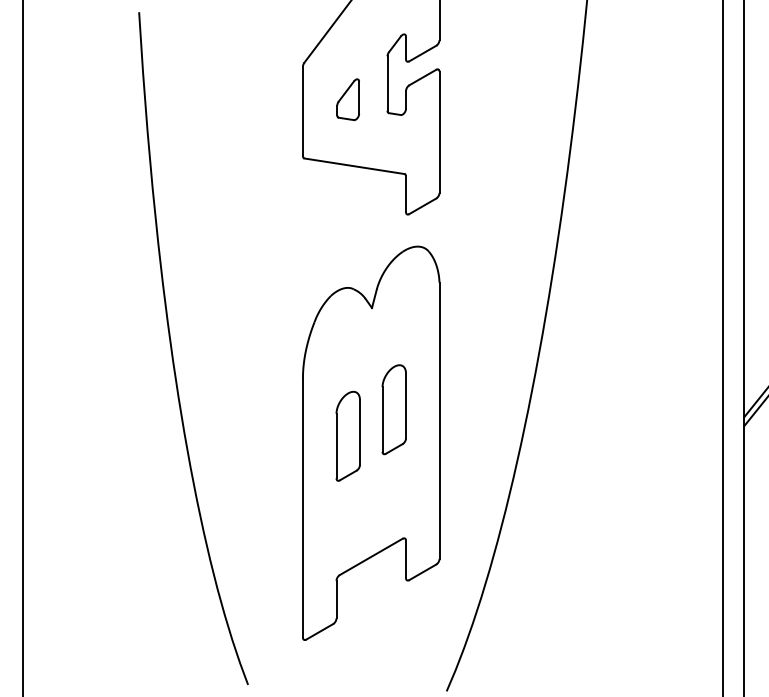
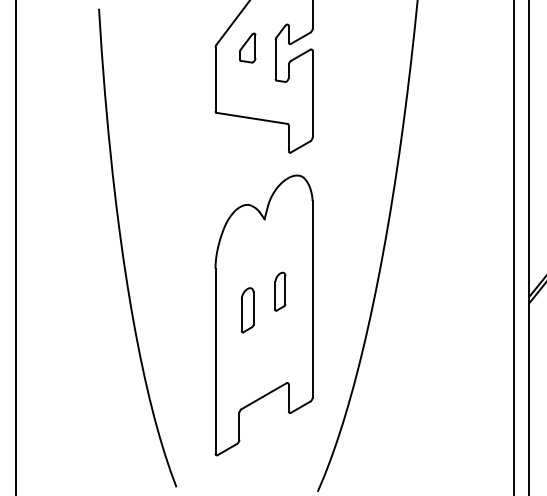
part: (347, 98) -> (247, 47), moved
part: (394, 409) -> (280, 291), size x0.6
part: (347, 434) -> (247, 309), size x0.7

